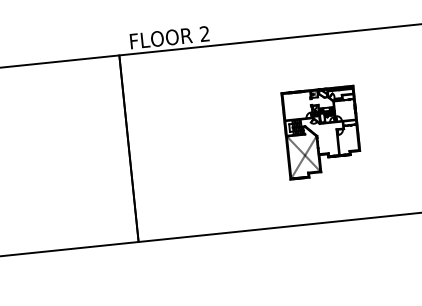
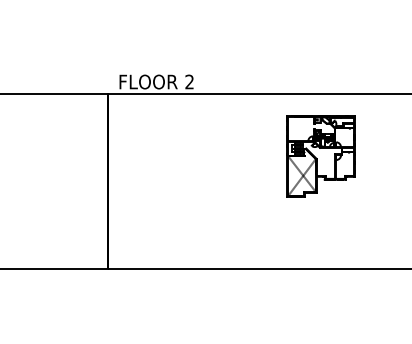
part: (321, 133) -> (320, 156), moved

